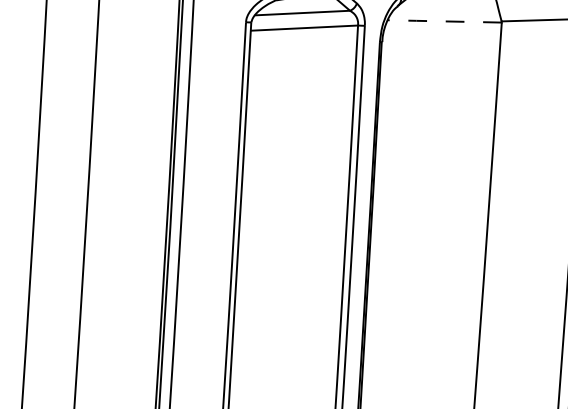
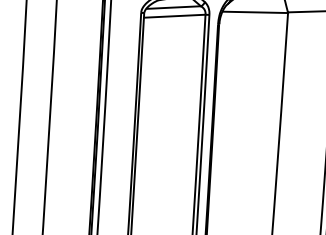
line: (443, 21) -> (254, 12), dashed -> solid

